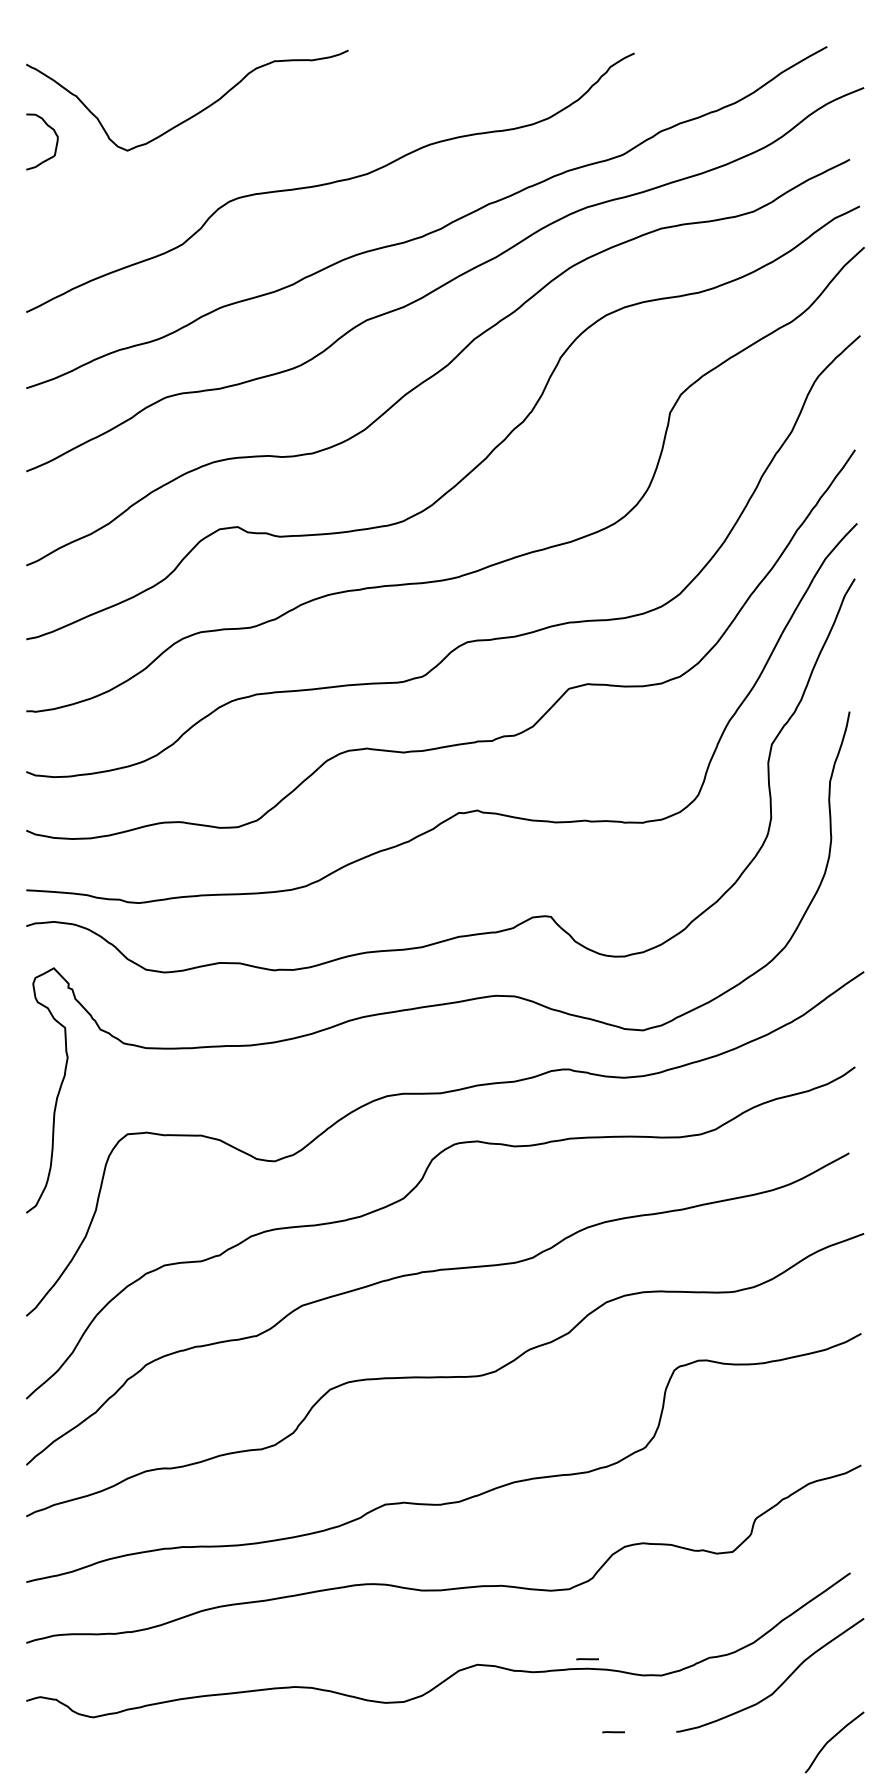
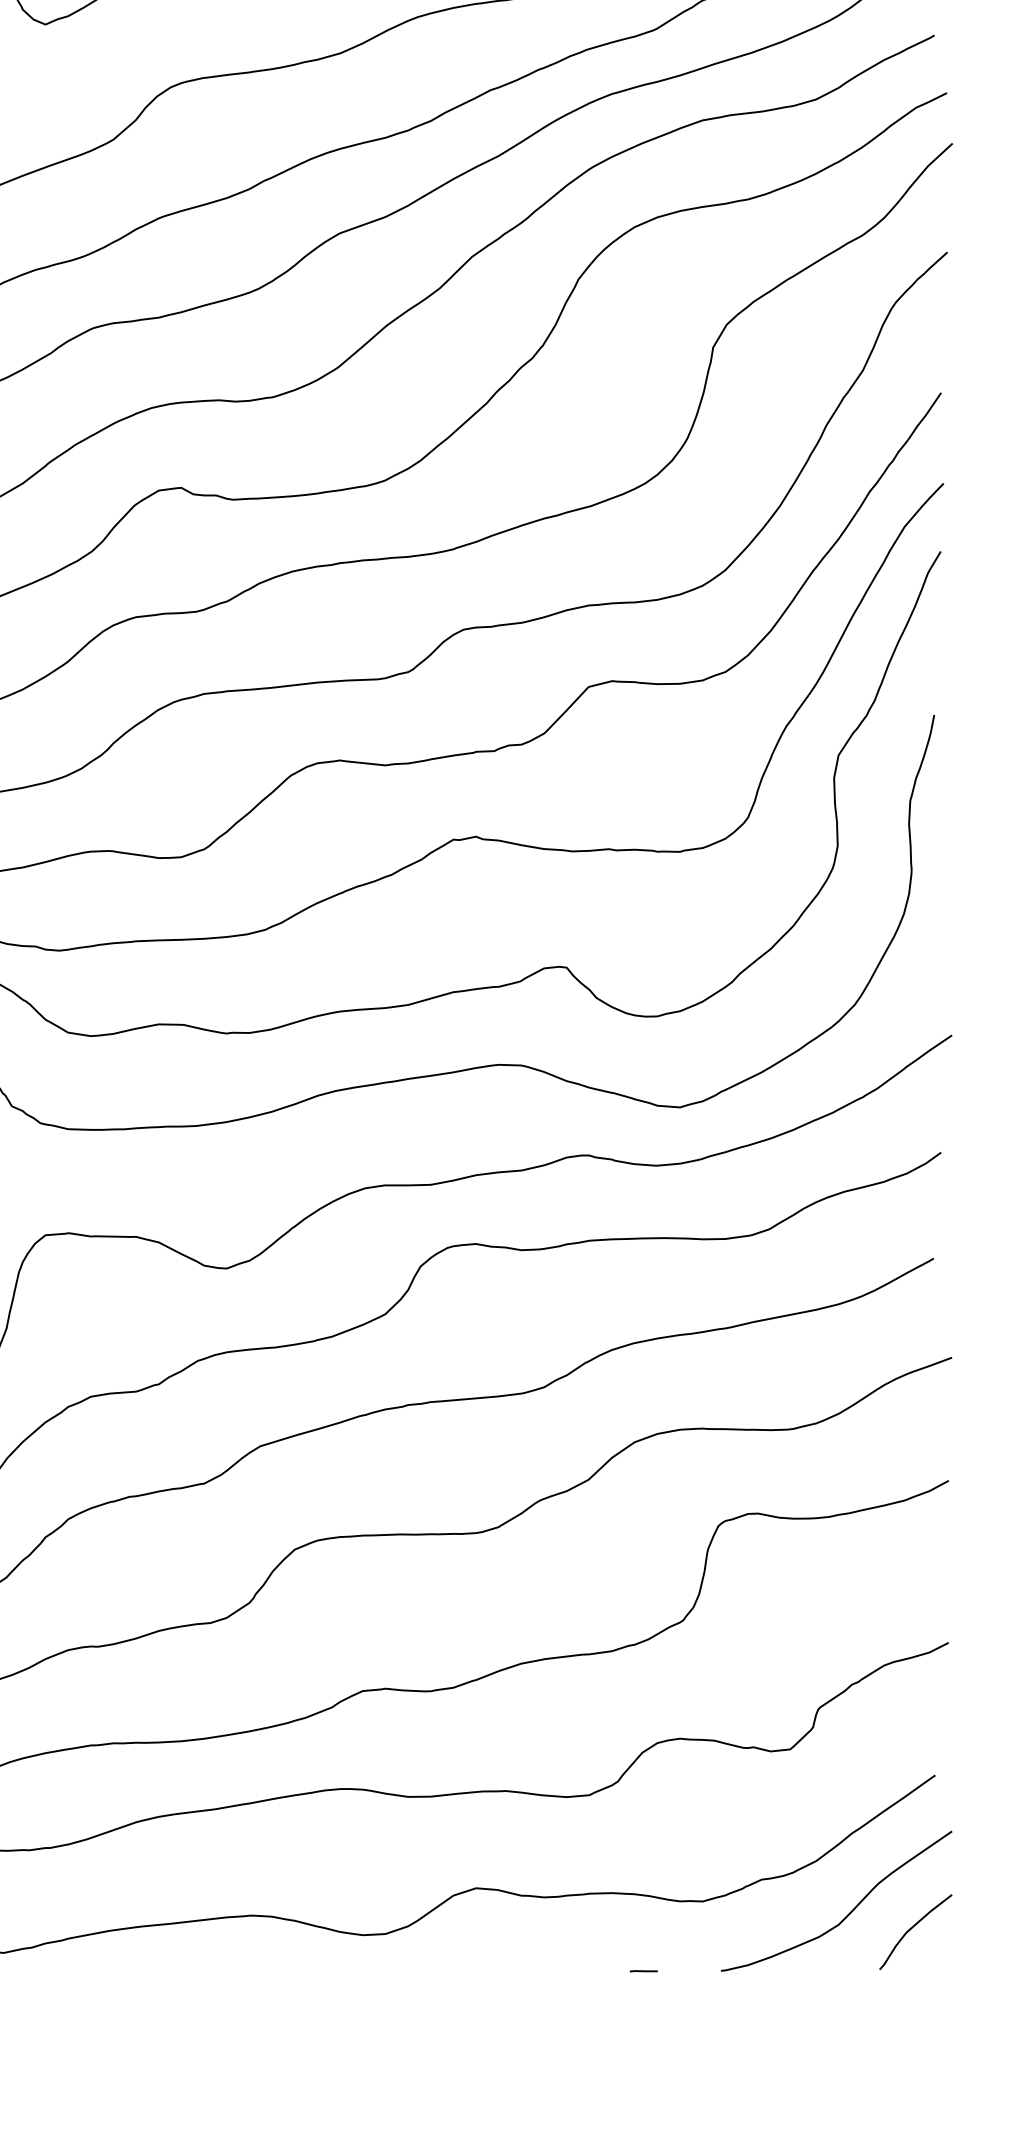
line: (587, 1659) -> (611, 1881), removed
curve: (832, 1739) -> (913, 1928), moved

